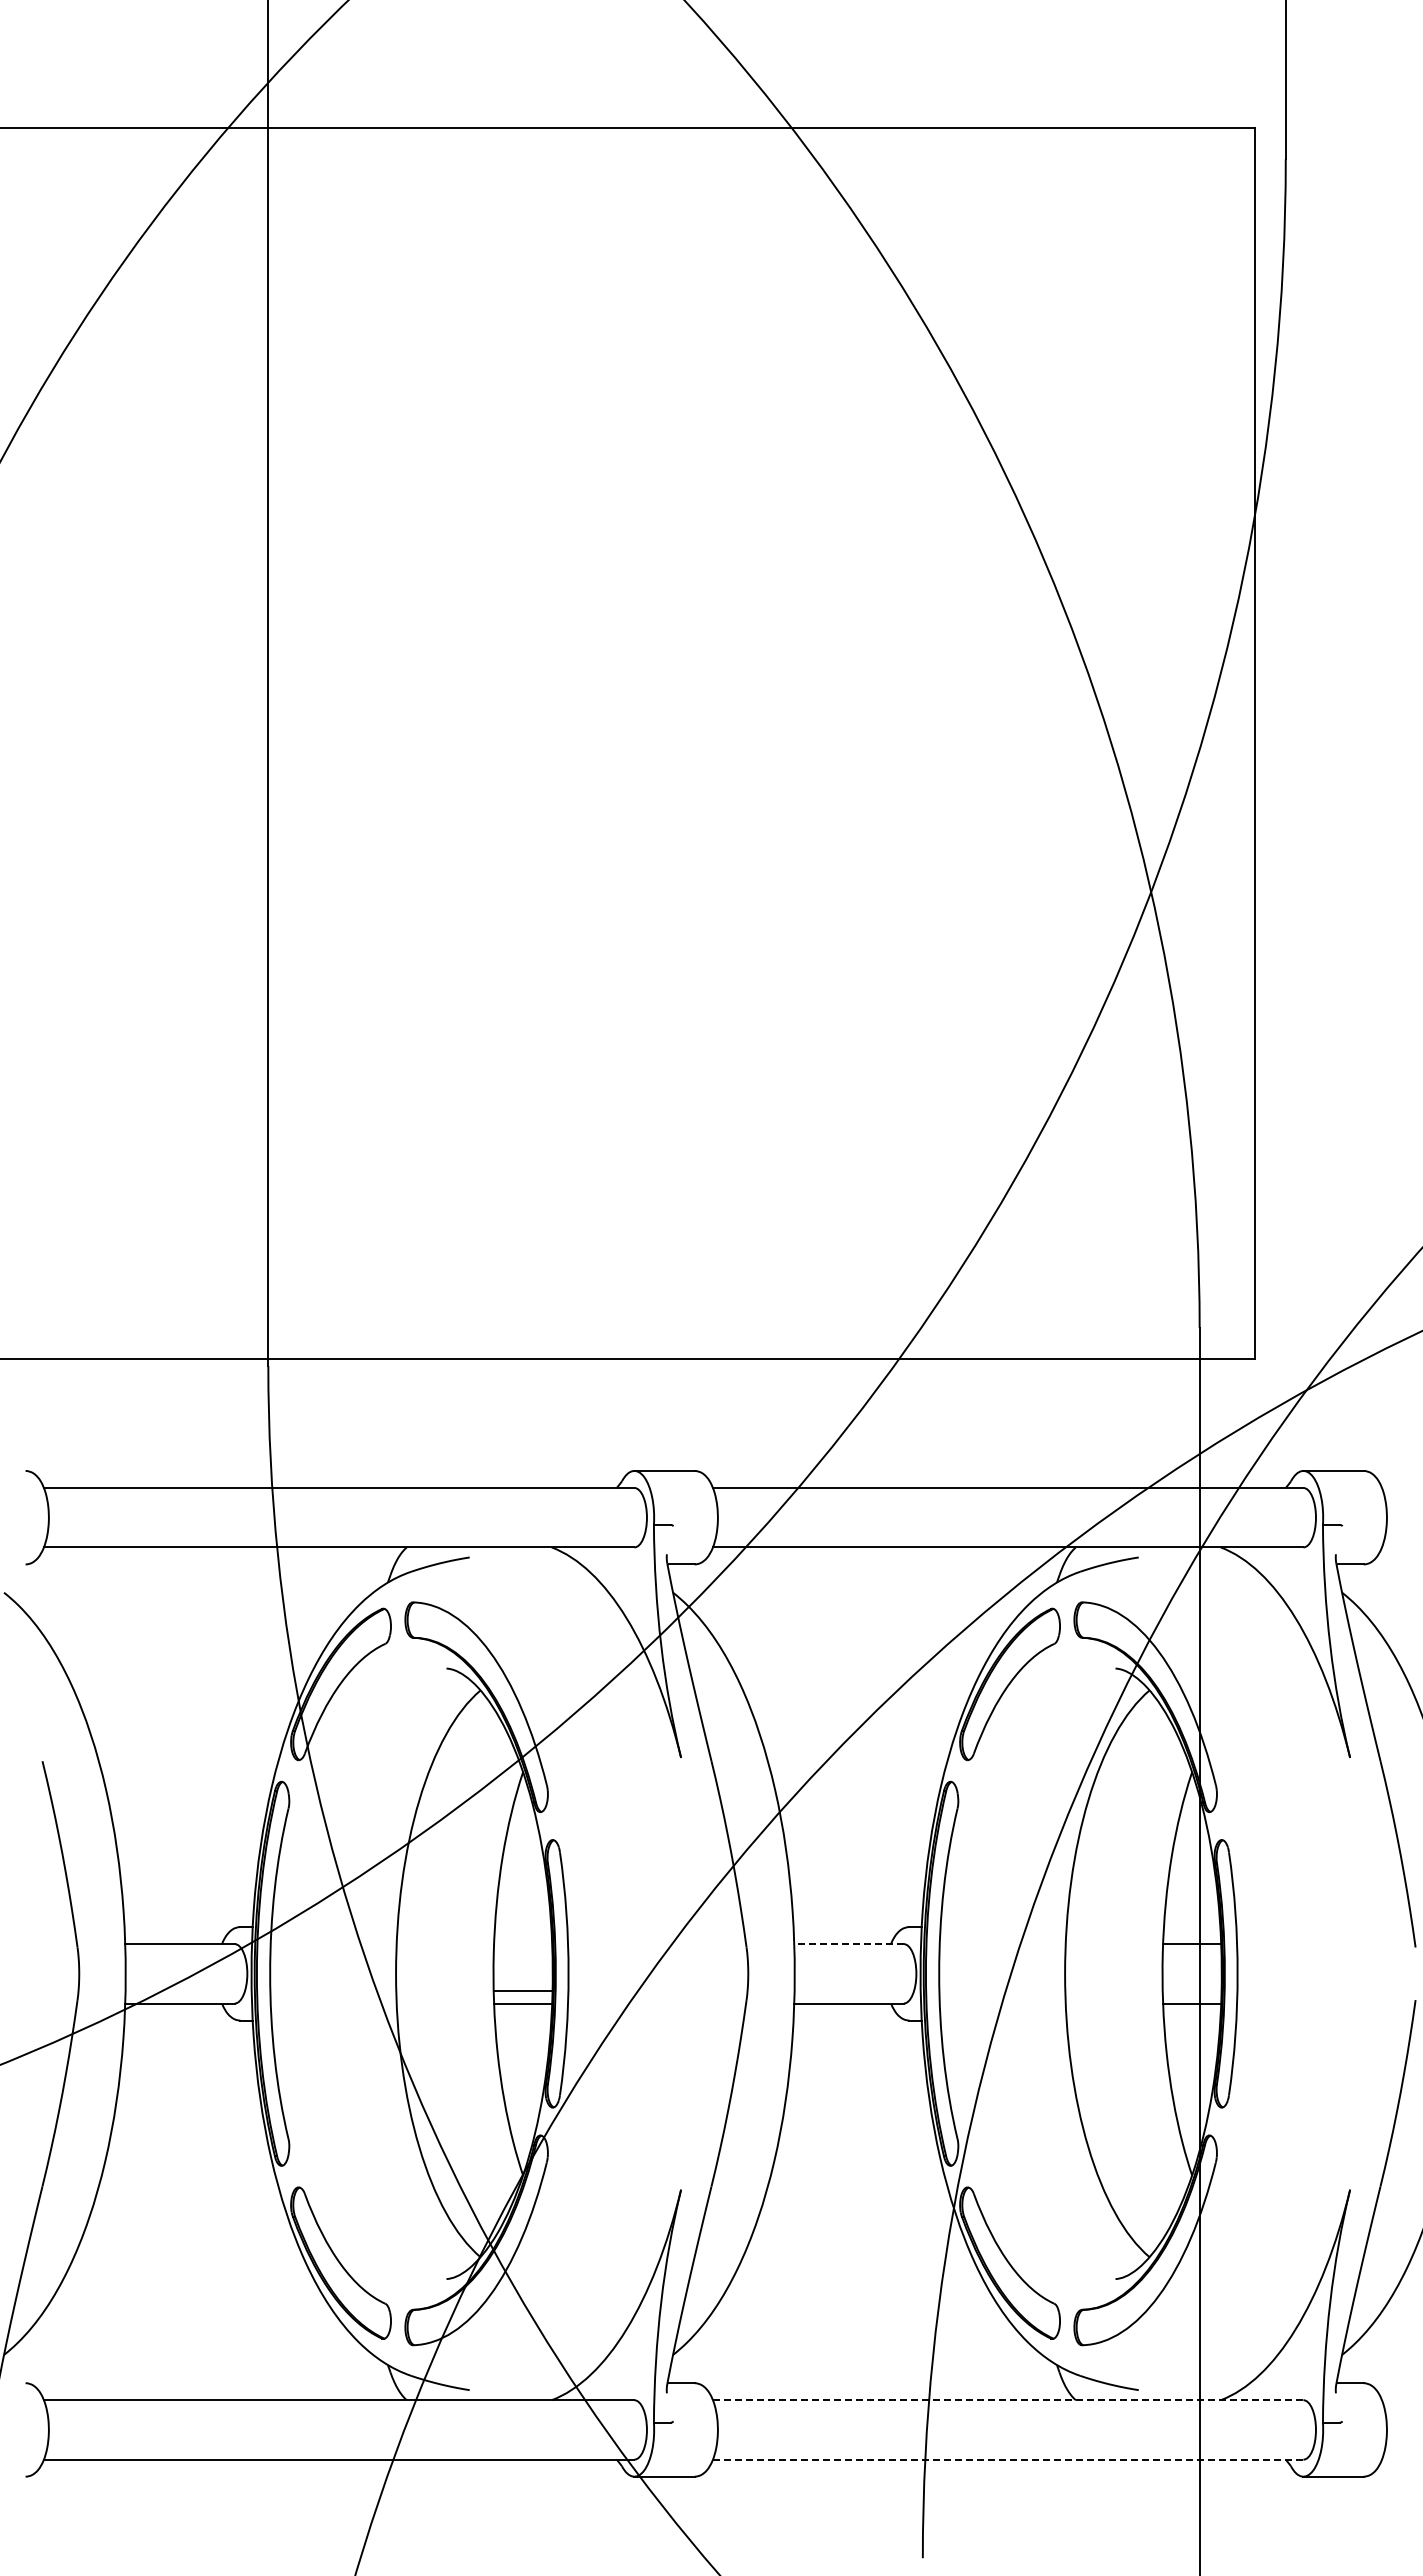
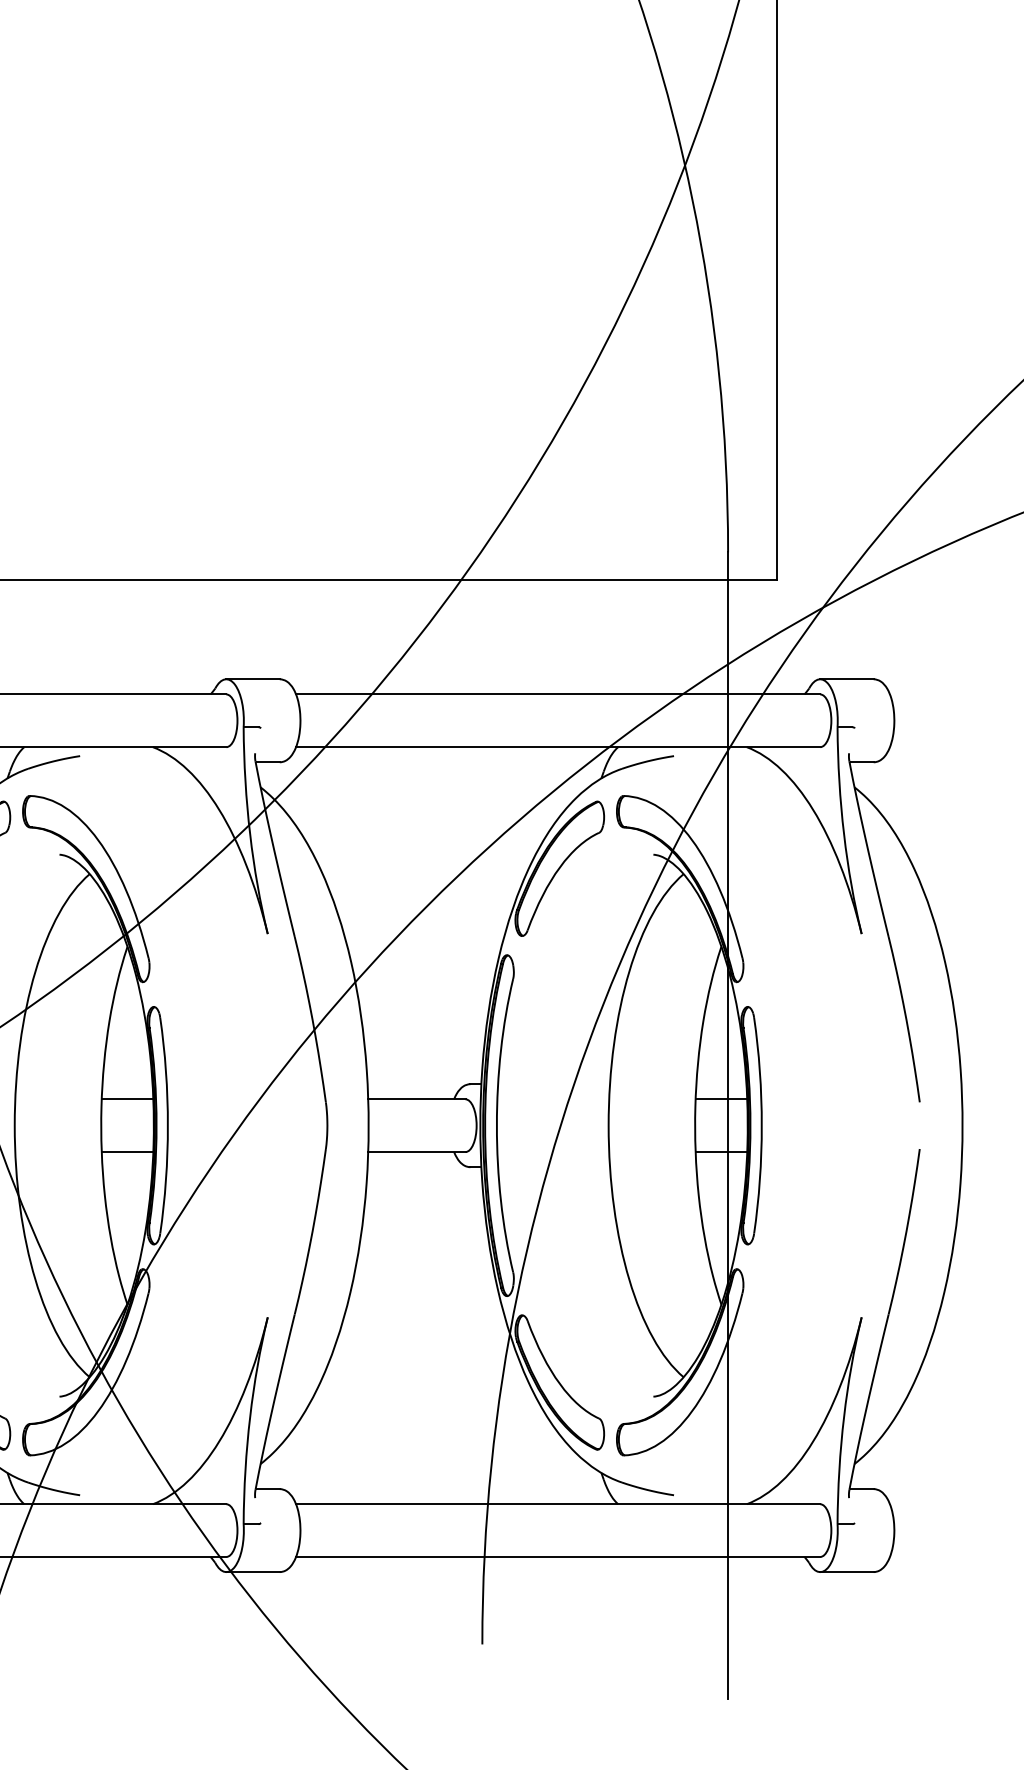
line: (849, 1944) -> (417, 1099), dashed -> solid
line: (523, 1991) -> (127, 1099), moved
line: (1007, 2400) -> (557, 1504), dashed -> solid
line: (1007, 2459) -> (557, 1556), dashed -> solid

